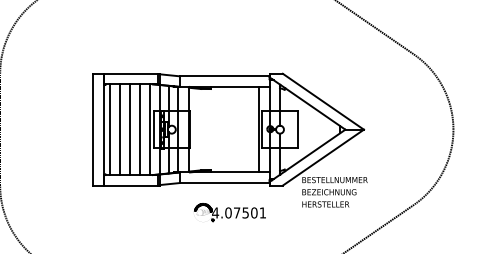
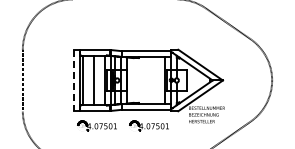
line: (94, 129) -> (74, 80), solid -> dashed
line: (119, 129) -> (88, 80), removed
line: (139, 129) -> (99, 80), removed
part: (134, 211) -> (96, 125), added

